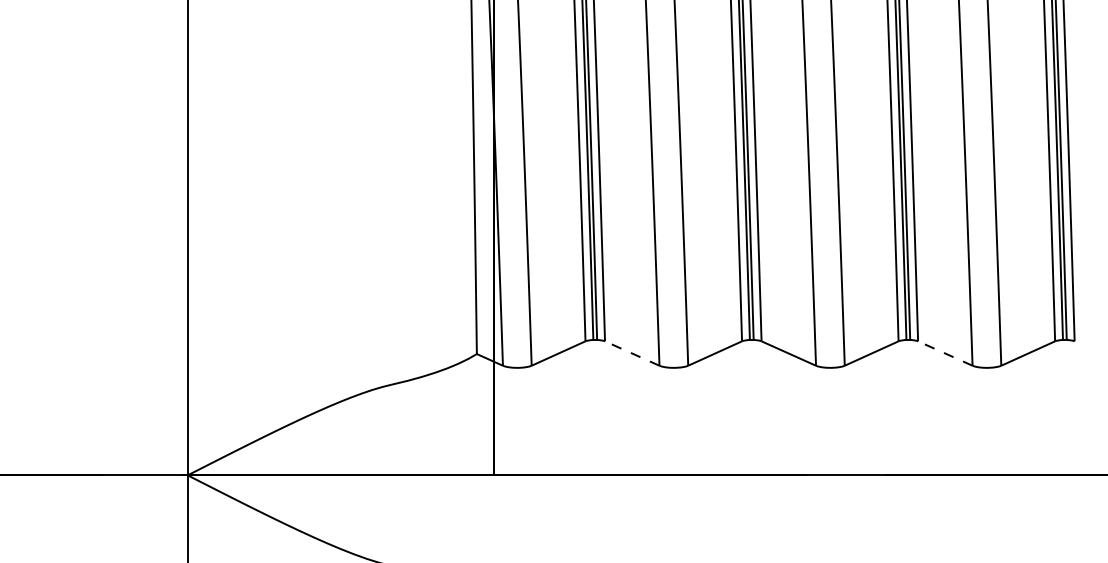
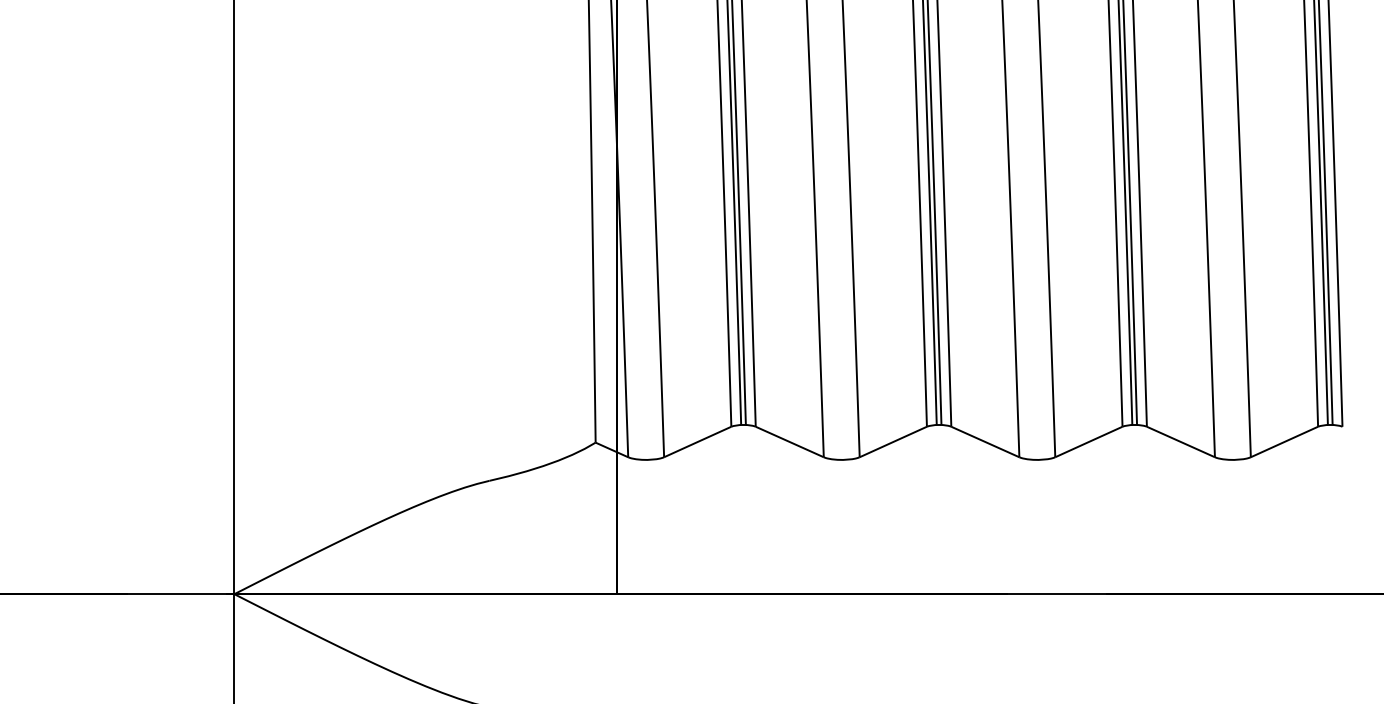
line: (632, 353) -> (789, 441), dashed -> solid
line: (944, 353) -> (1180, 441), dashed -> solid

